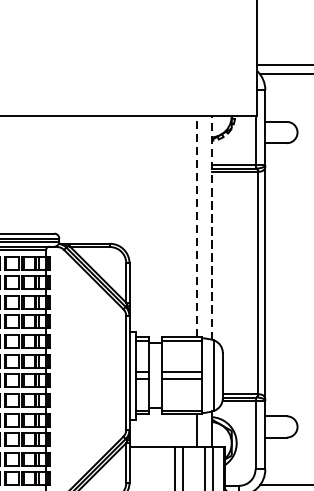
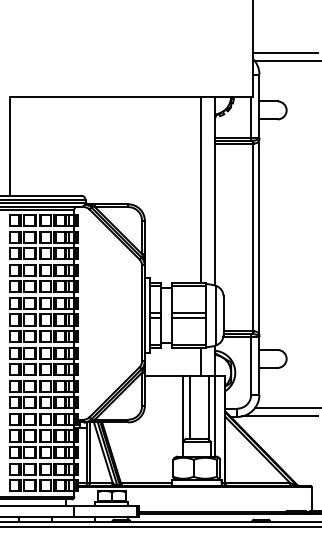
line: (196, 226) -> (201, 189), dashed -> solid
line: (212, 227) -> (214, 190), dashed -> solid

